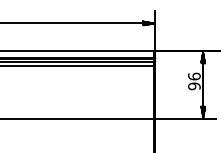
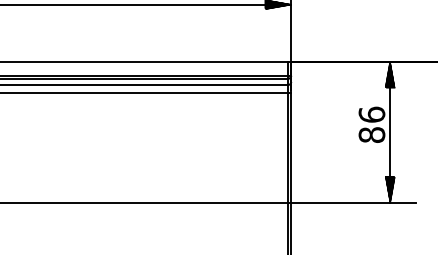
text: (194, 86) -> (372, 135), 96 -> 86

